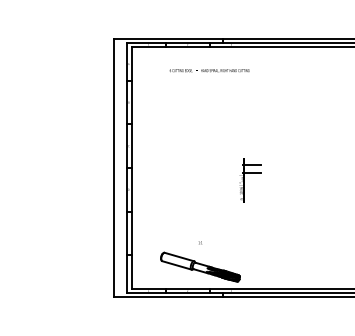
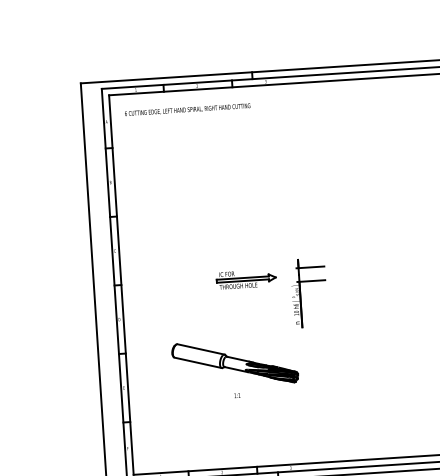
text: (209, 70) -> (187, 109), moved
part: (210, 169) -> (245, 279), added
part: (200, 266) -> (235, 362), moved

